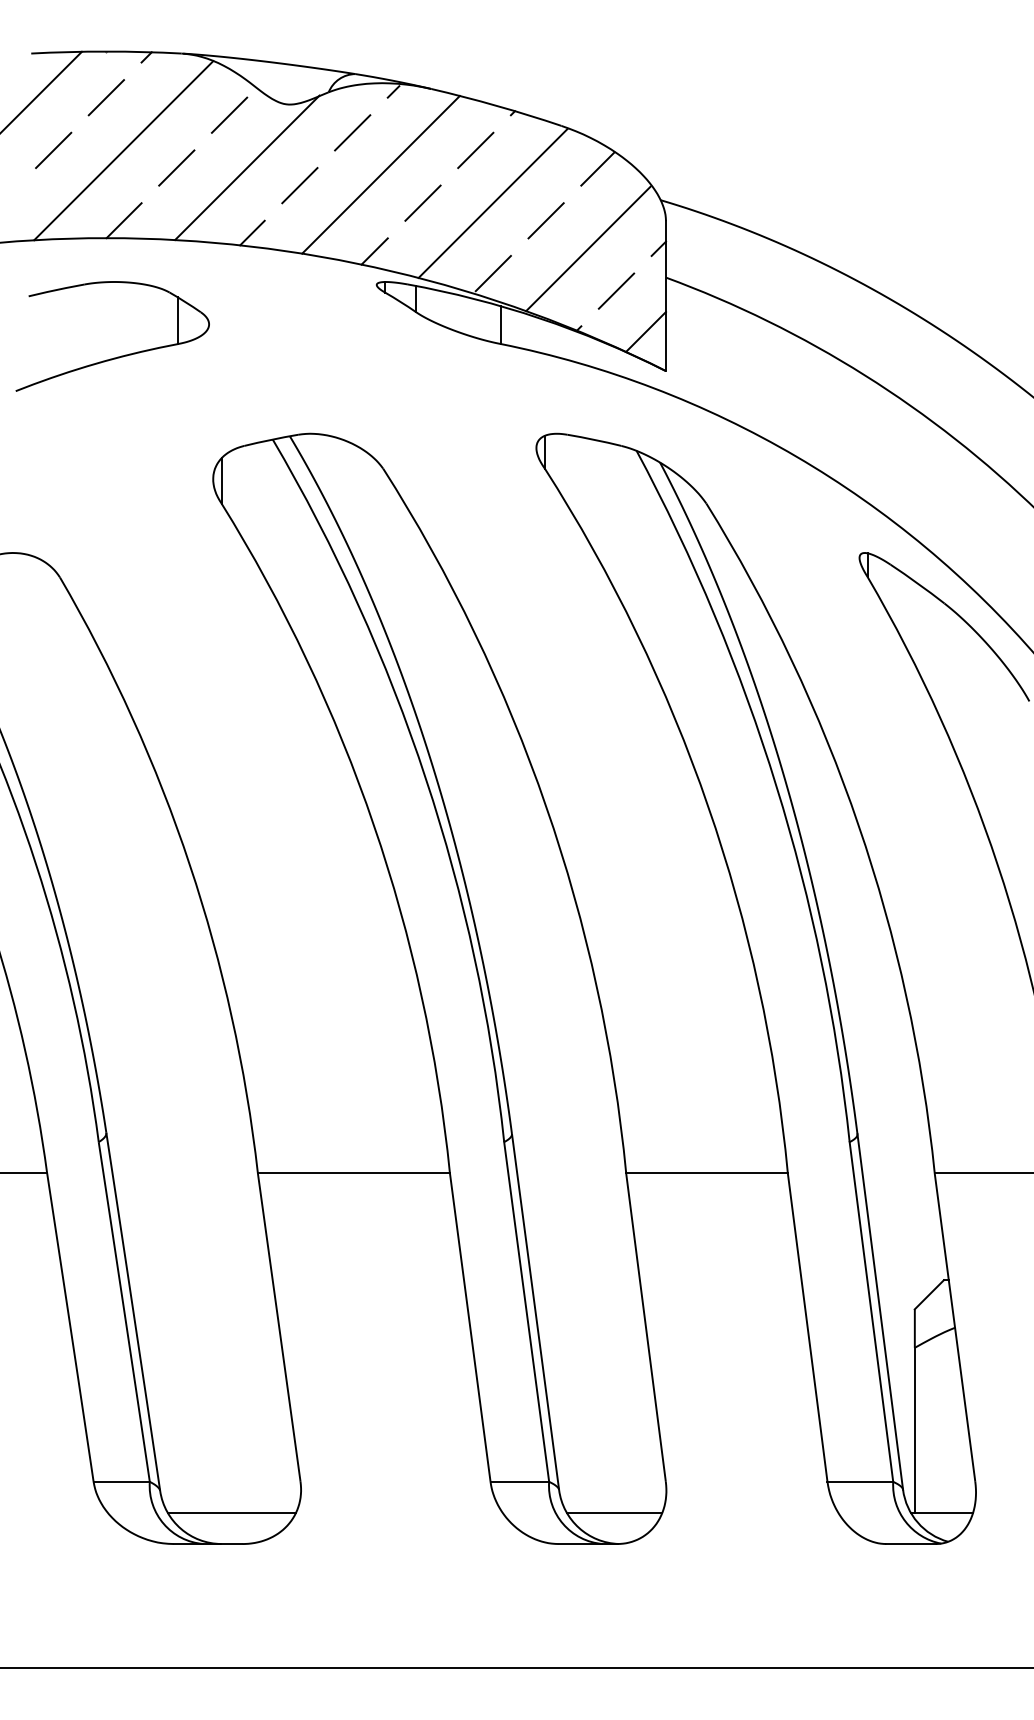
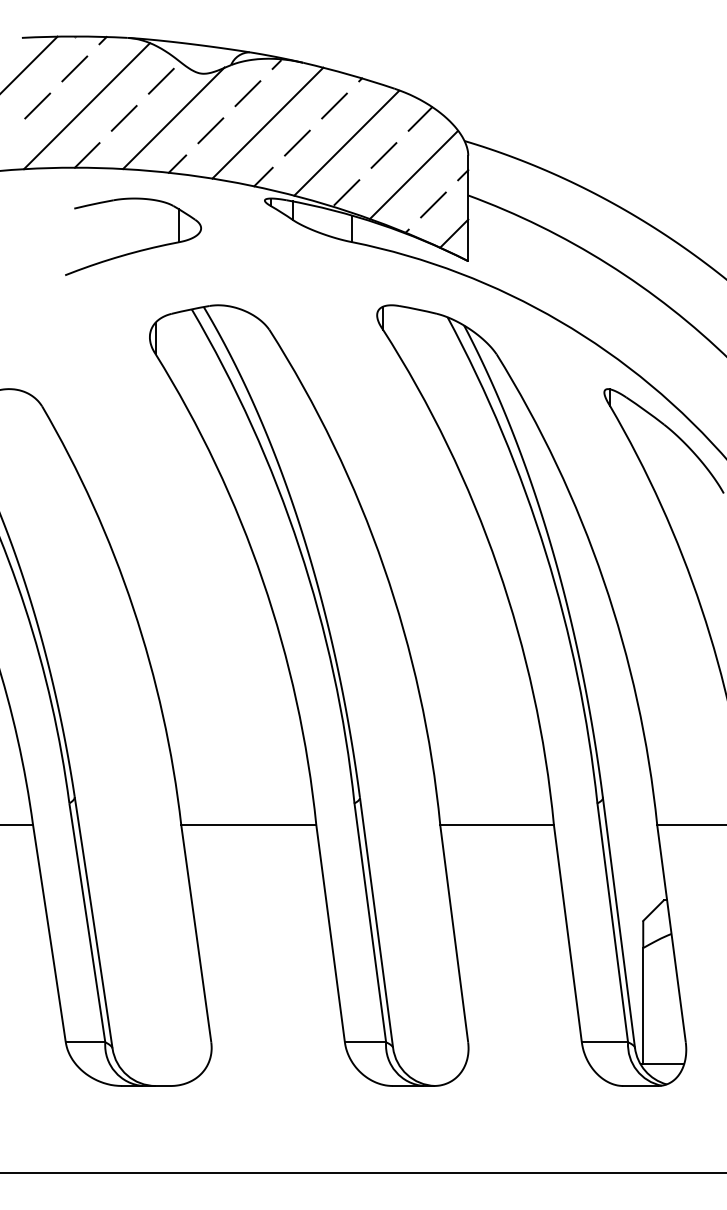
part: (117, 356) -> (136, 250), moved
line: (231, 1512) -> (162, 1063), removed
line: (614, 1512) -> (432, 1063), removed

